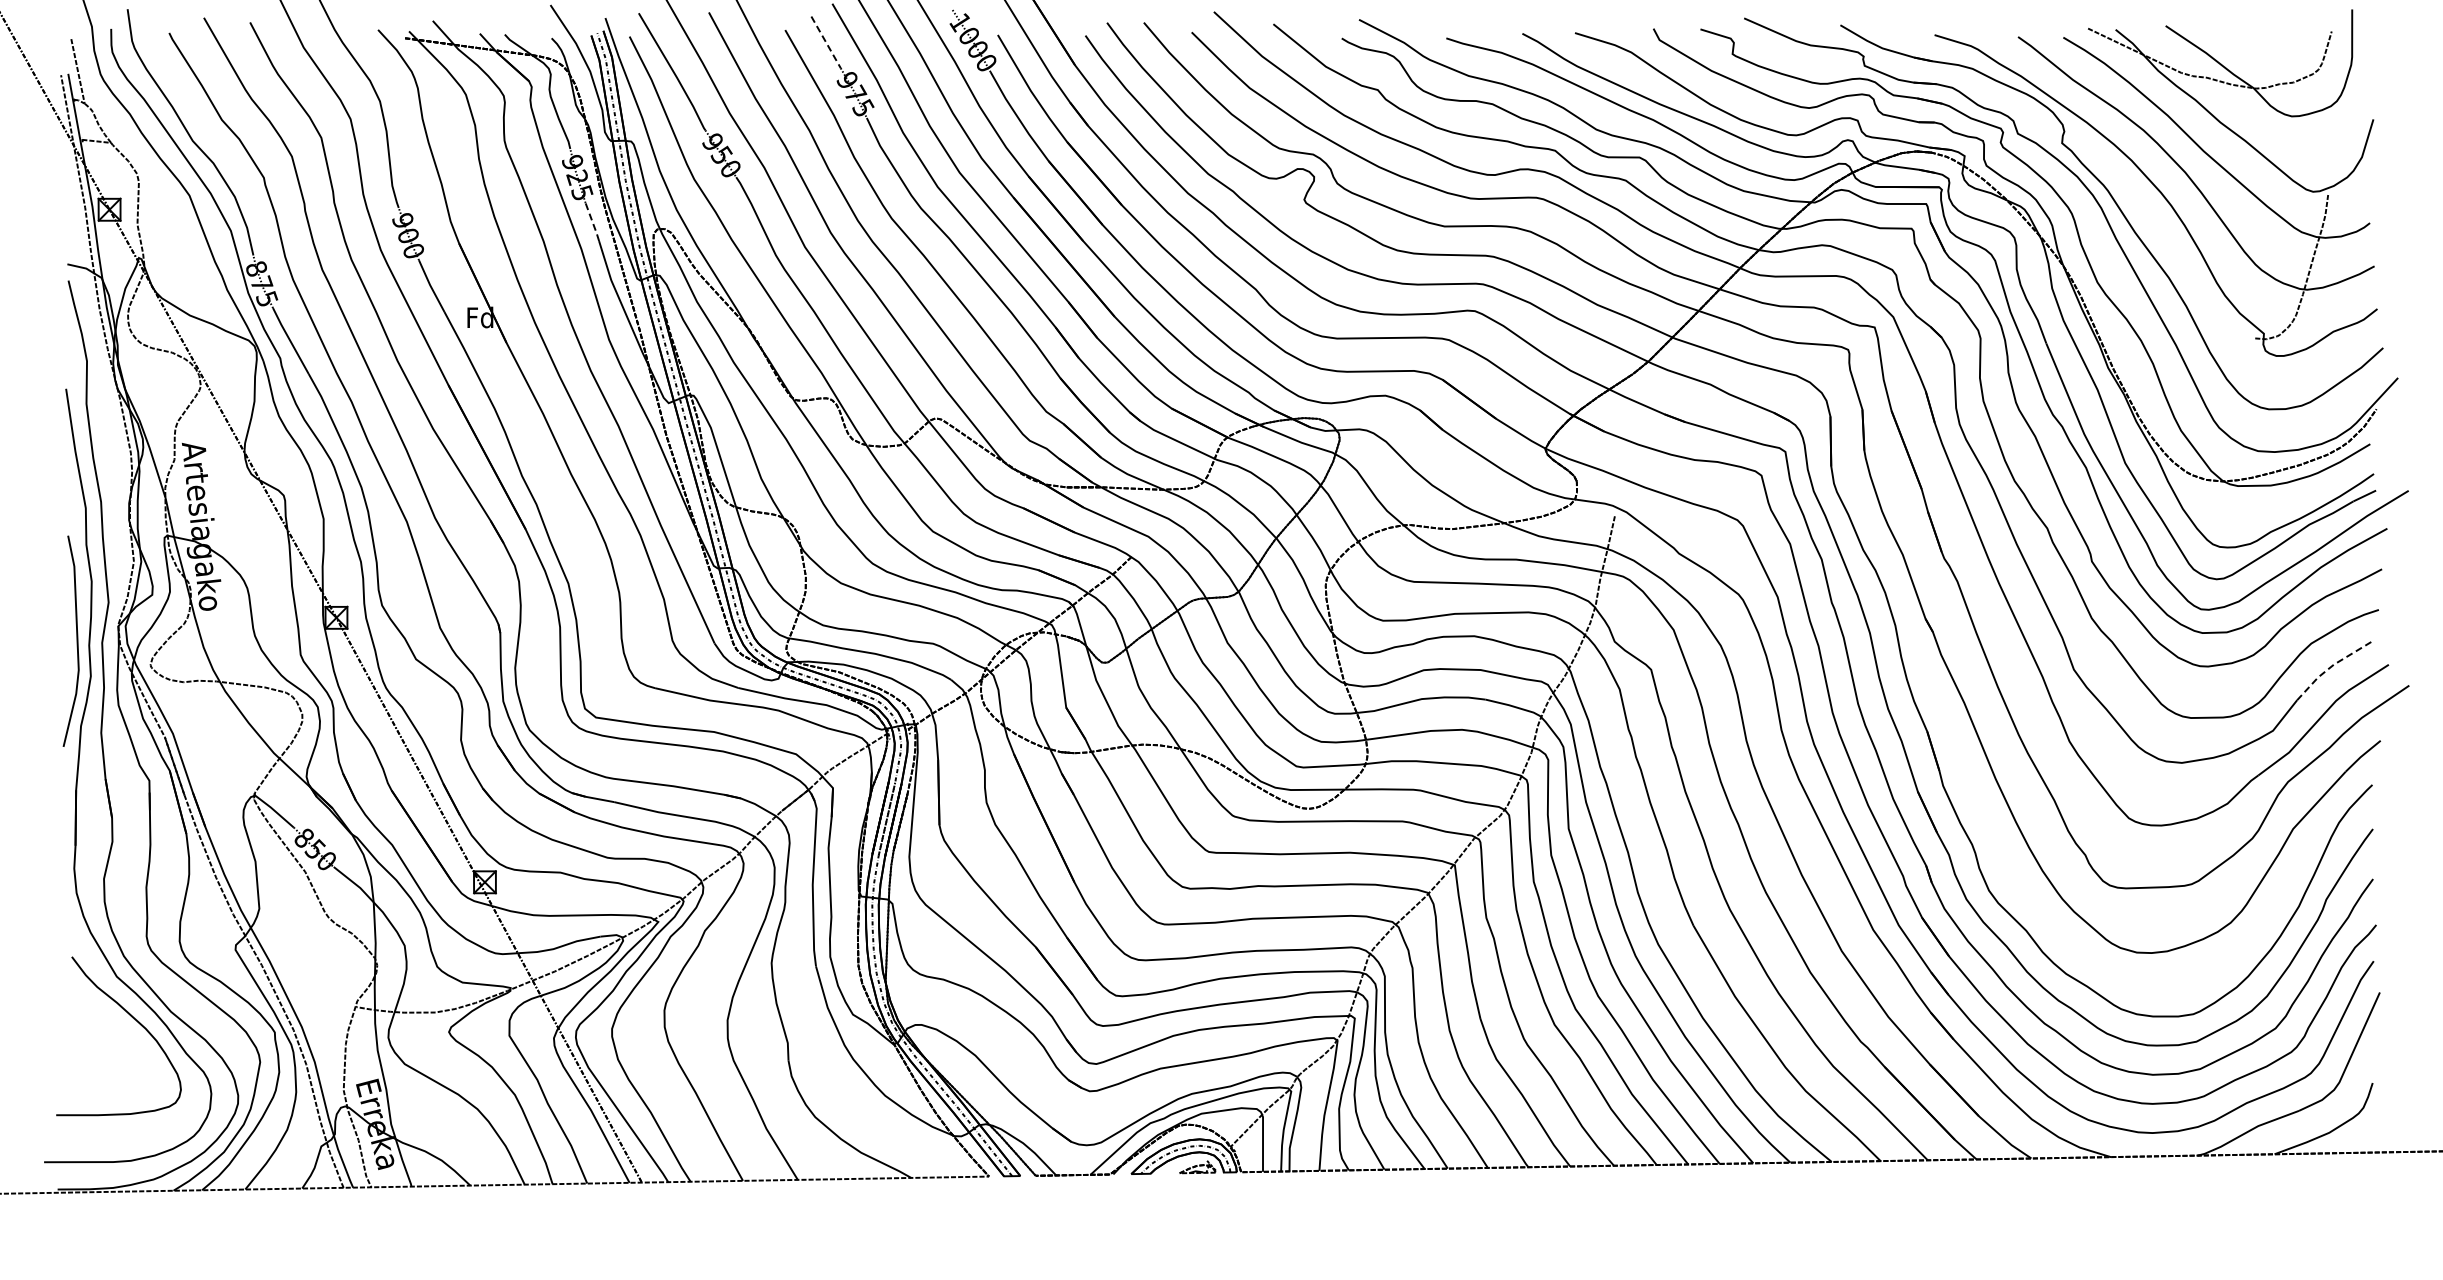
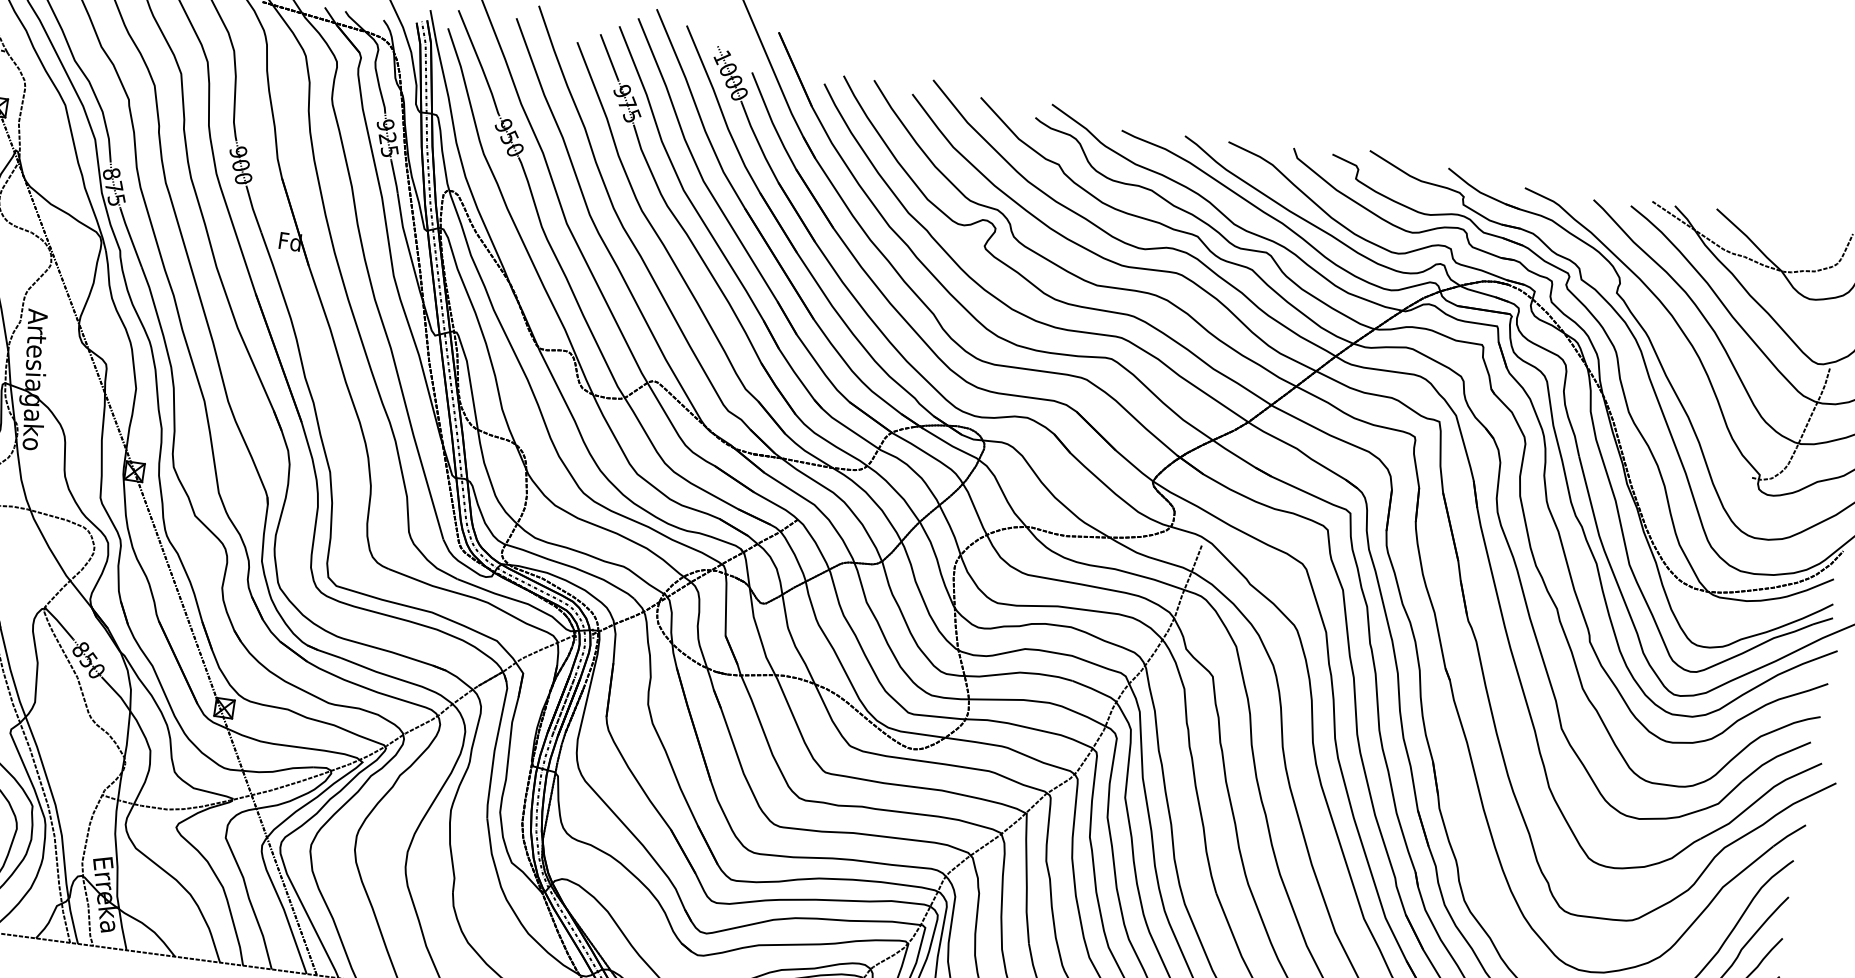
line: (826, 42) -> (609, 57), dashed -> solid
line: (592, 222) -> (394, 177), dashed -> solid
line: (2330, 667) -> (1773, 758), dashed -> solid

